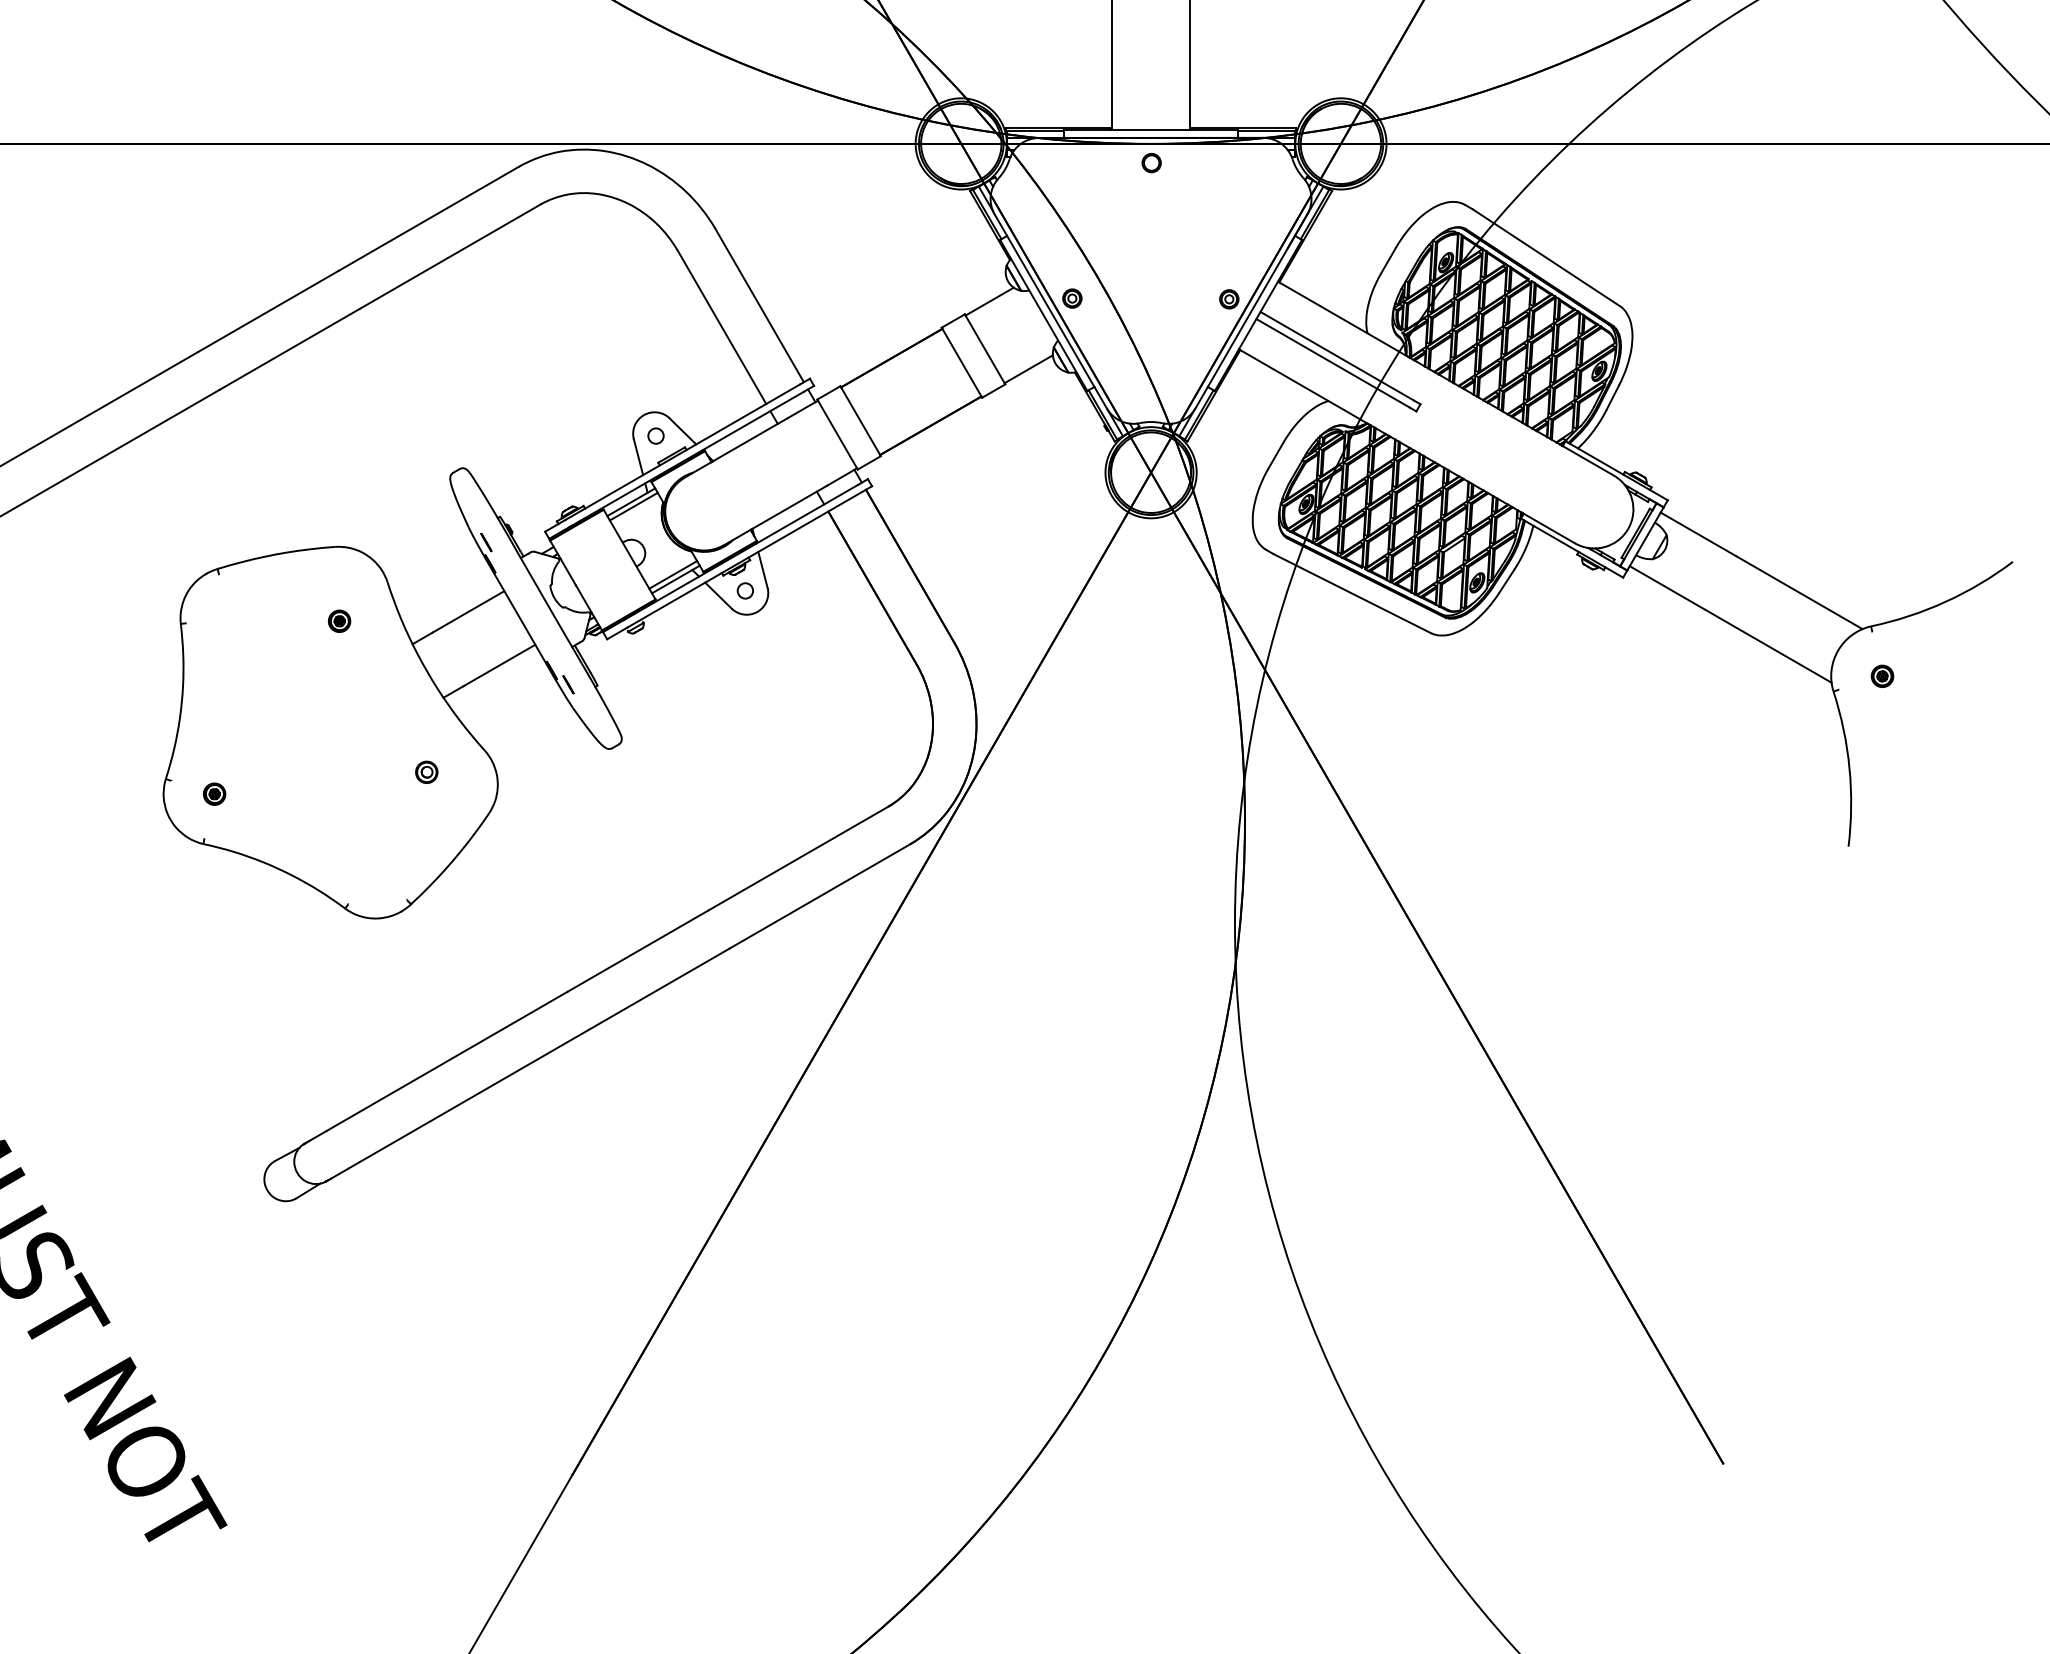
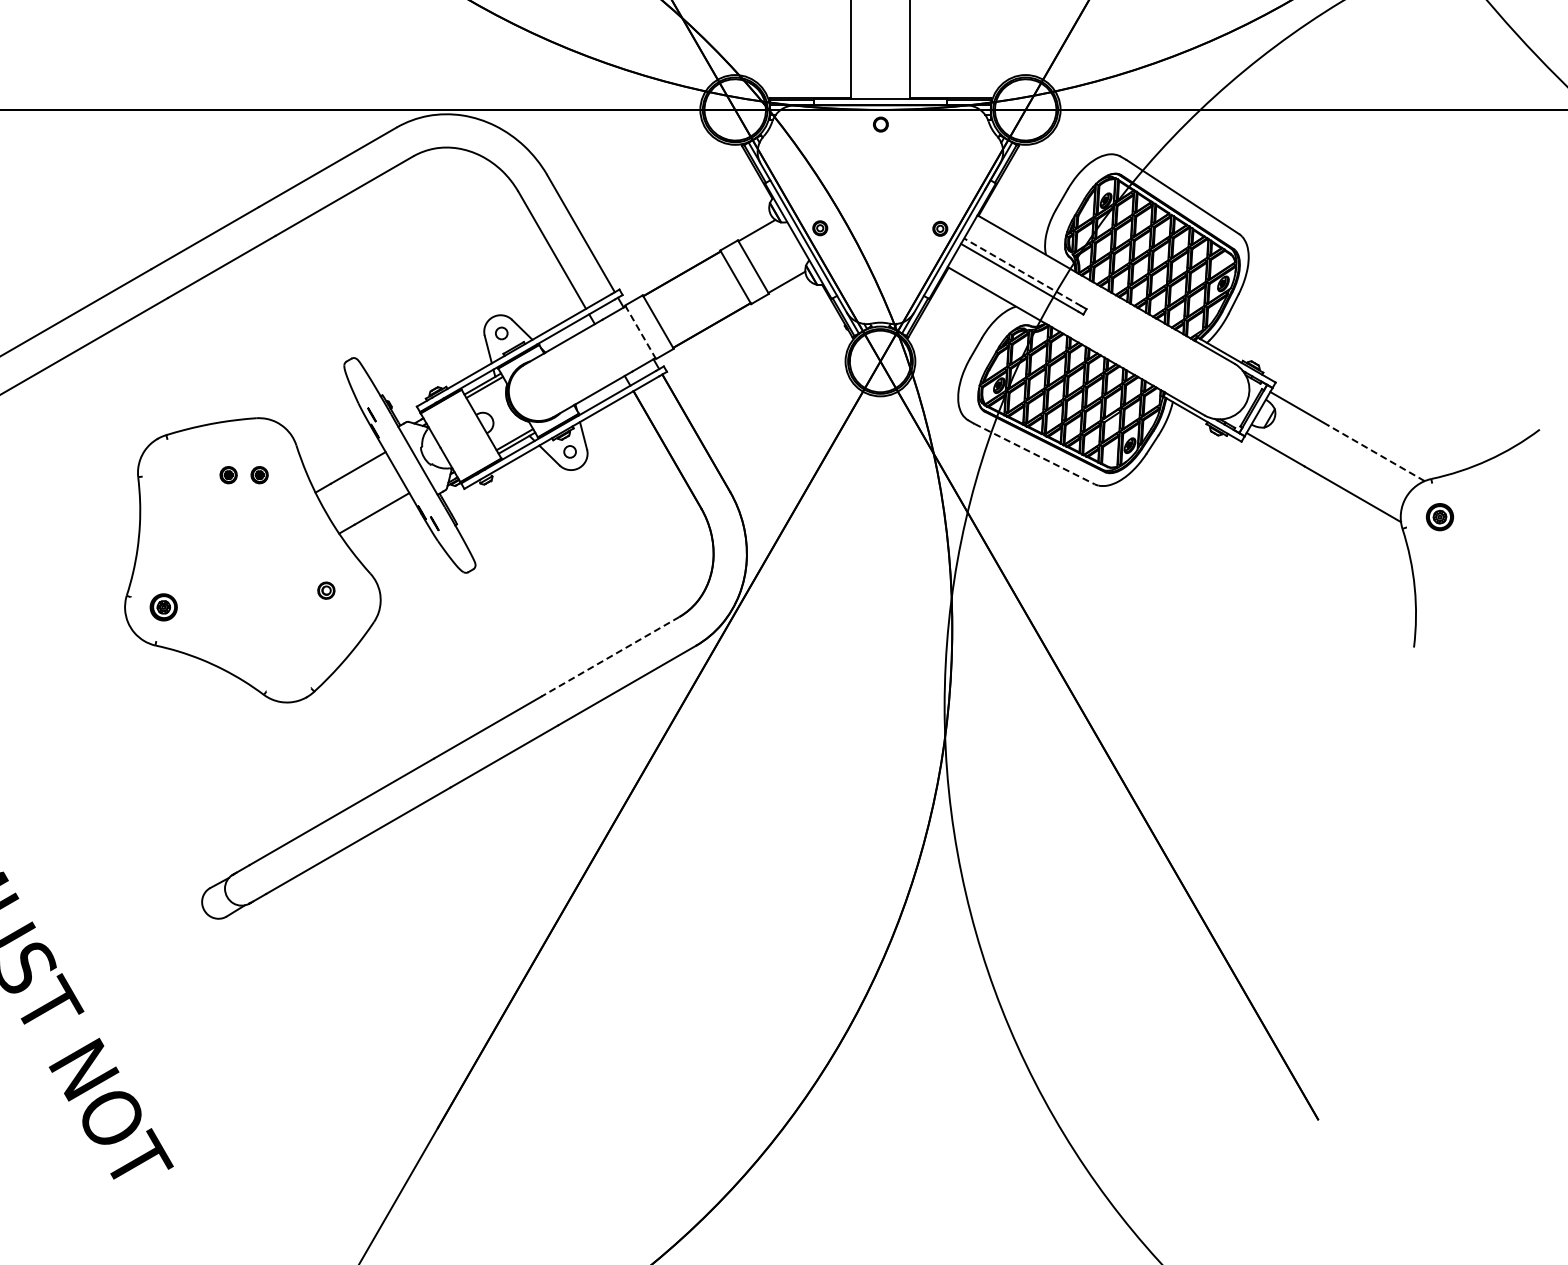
line: (1336, 356) -> (1022, 272), solid -> dashed
line: (837, 434) -> (640, 332), solid -> dashed
line: (1799, 593) -> (1376, 453), solid -> dashed
line: (1353, 594) -> (1035, 454), solid -> dashed
part: (298, 621) -> (228, 475), added
part: (1881, 676) -> (1439, 517), size x1.6
part: (215, 794) -> (164, 607), size x1.6
line: (798, 858) -> (610, 656), solid -> dashed

